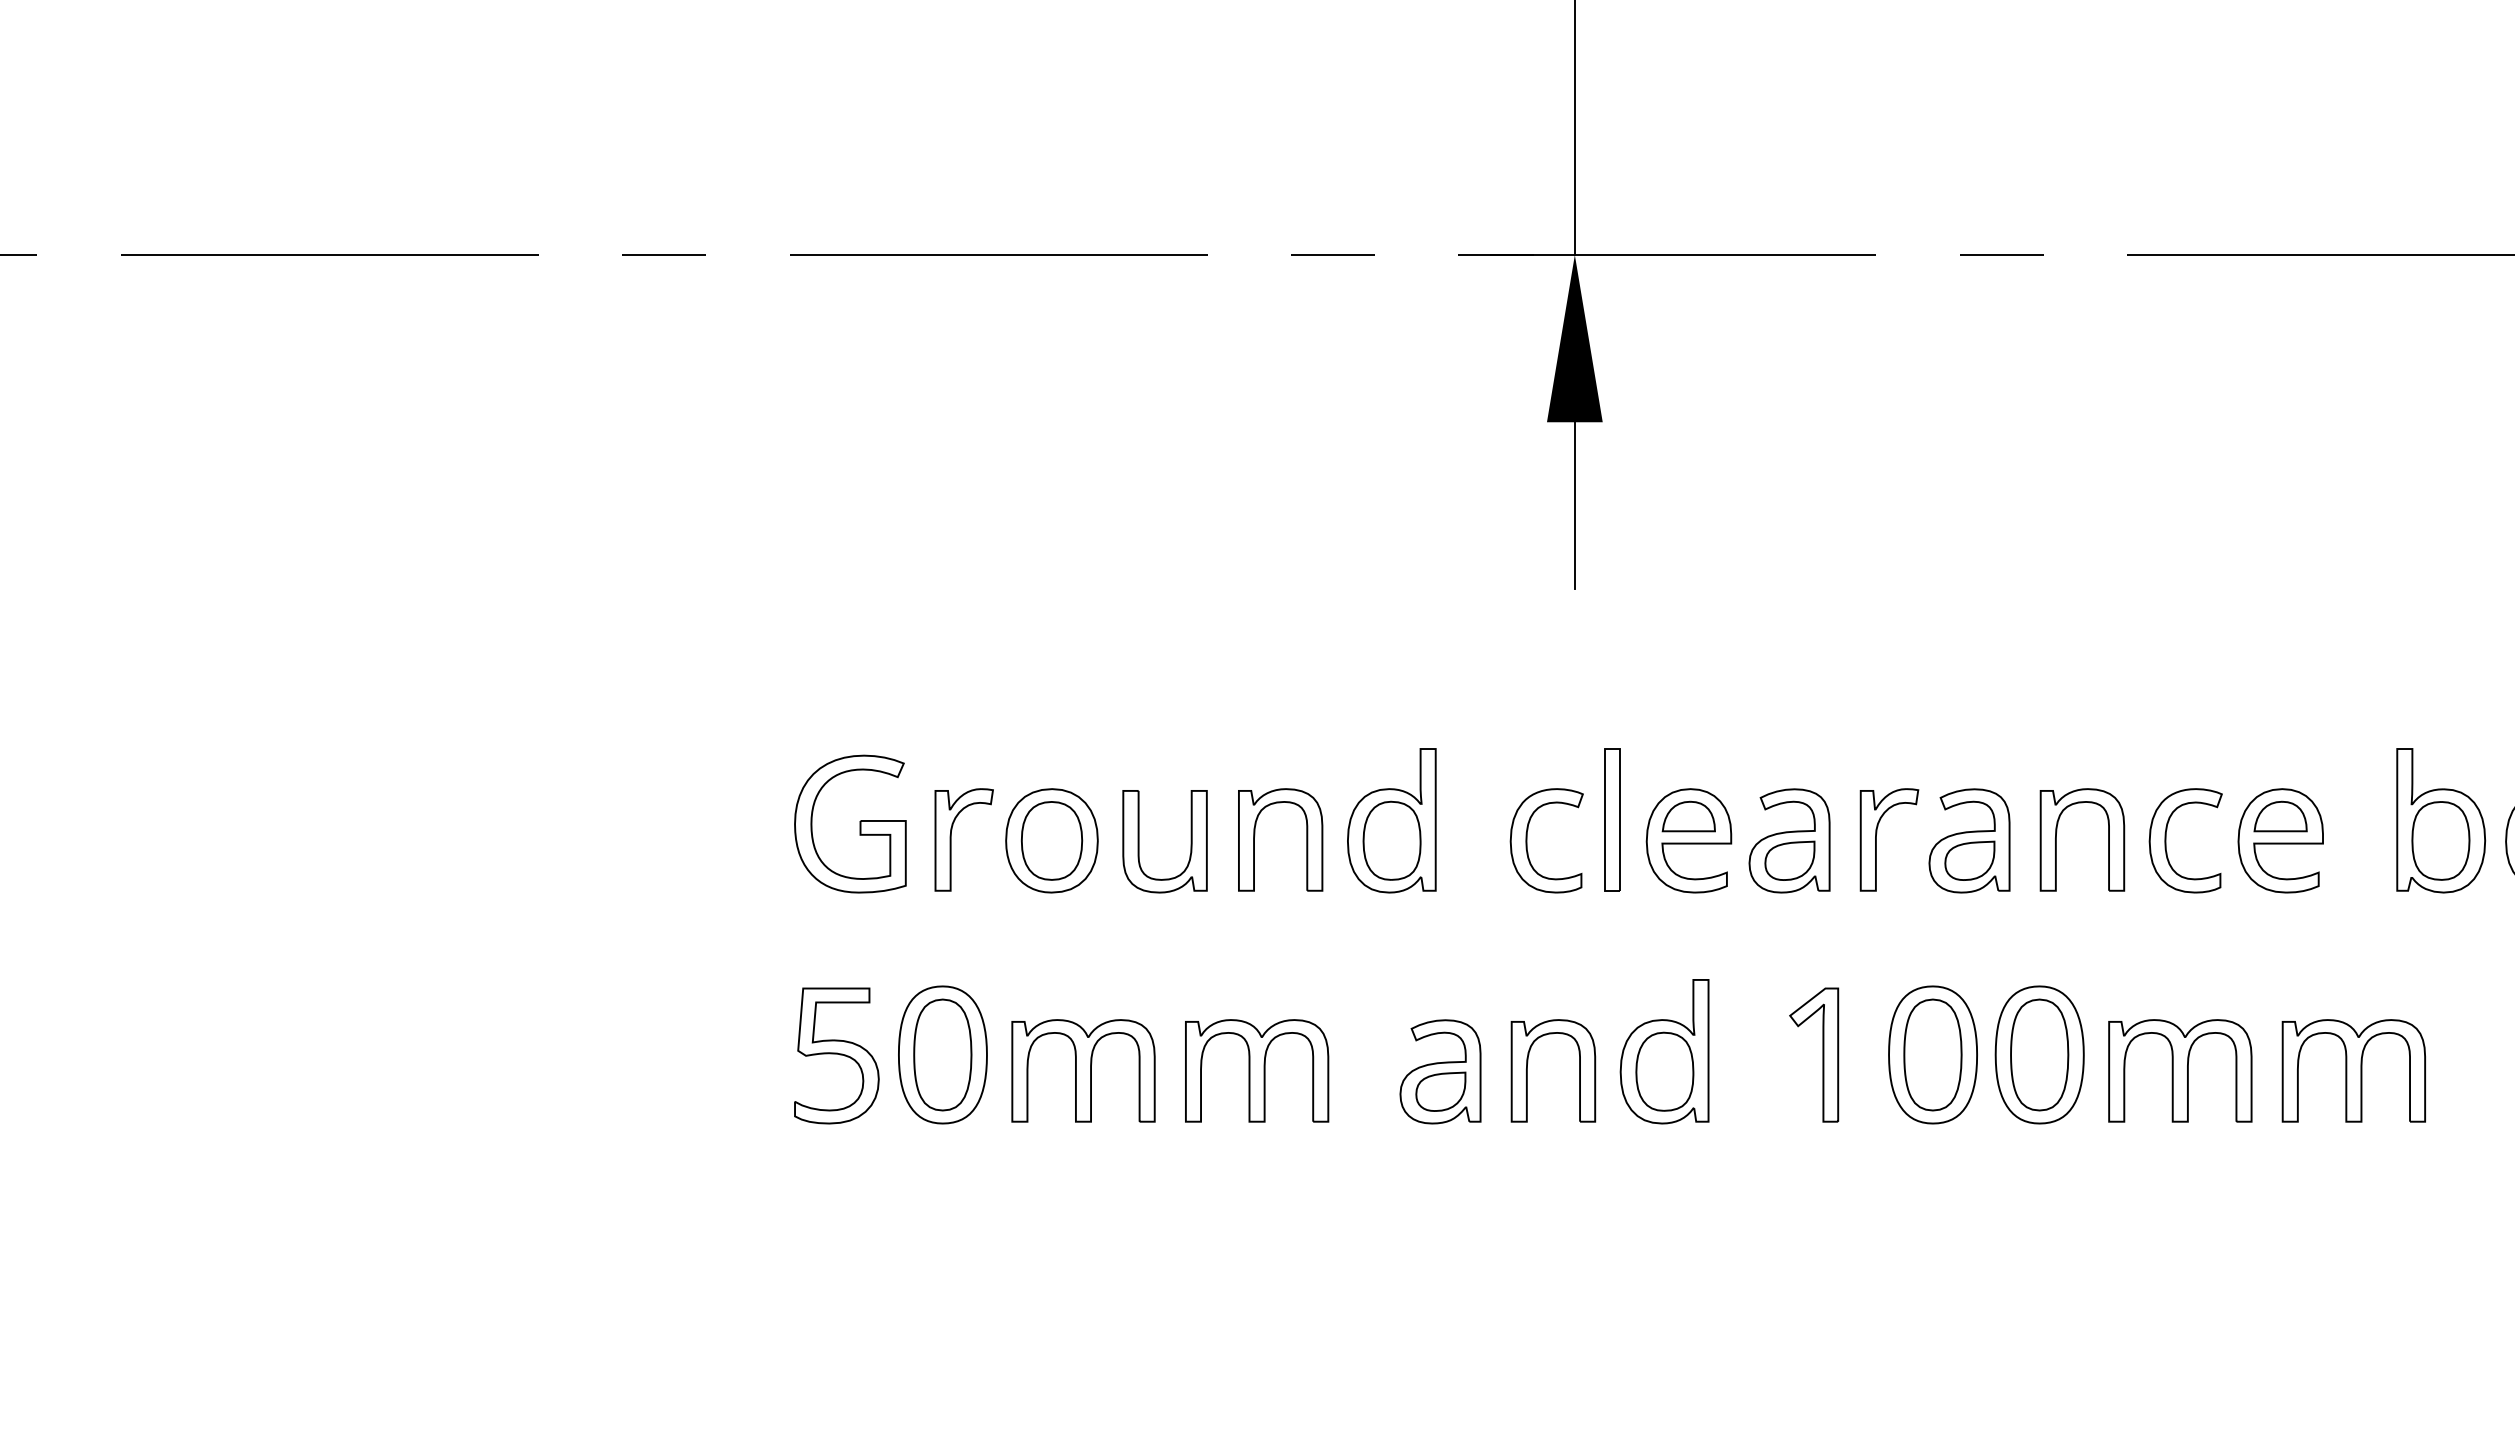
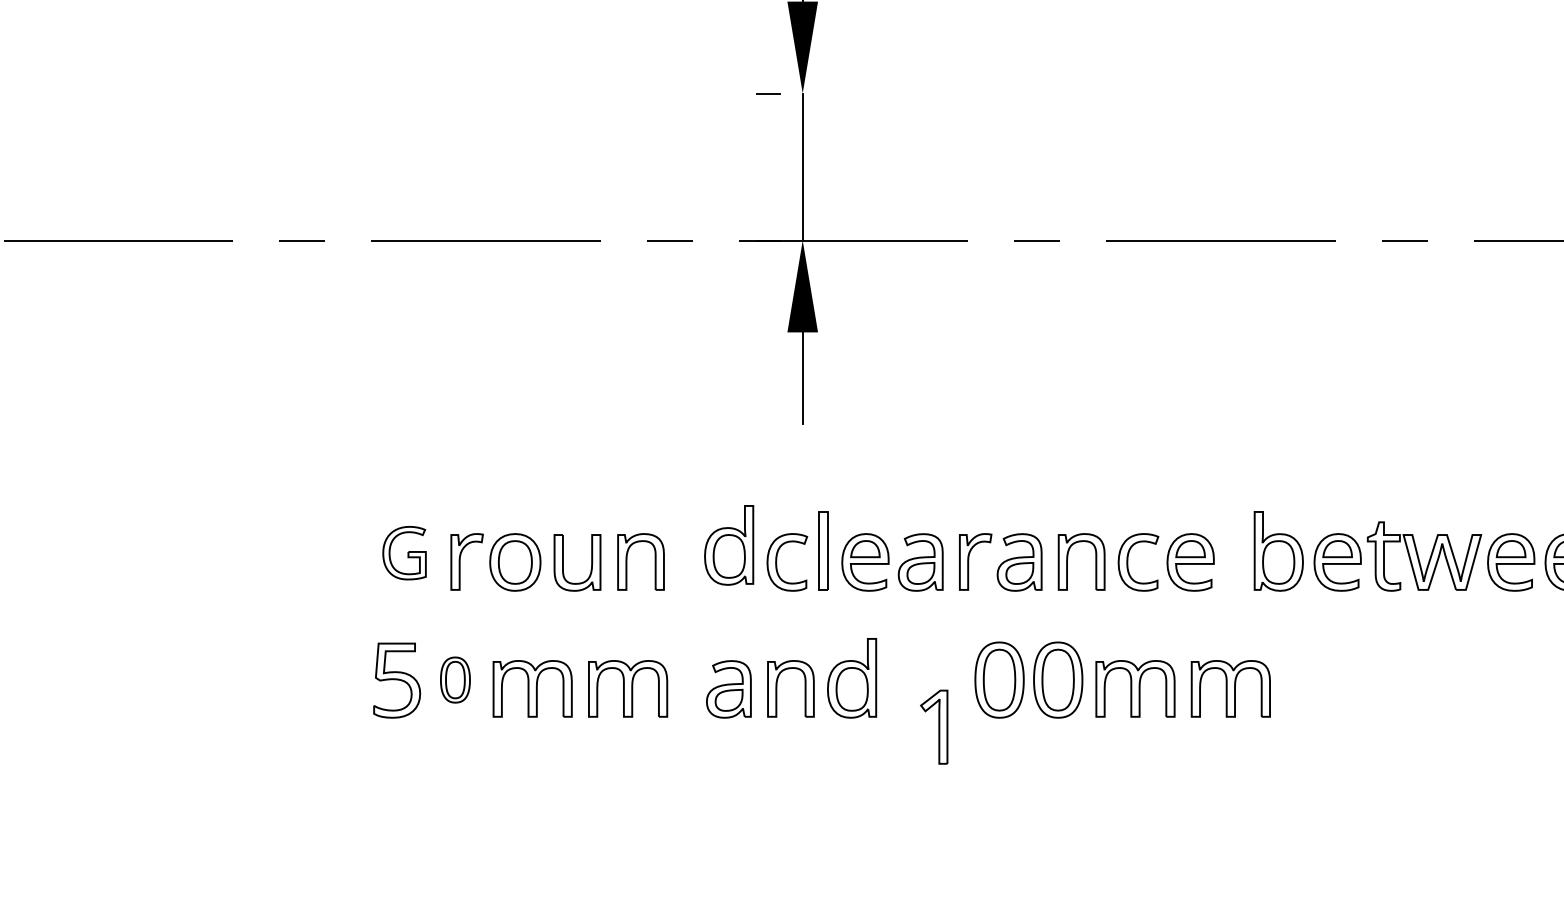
part: (1392, 820) -> (729, 545), moved
part: (850, 822) -> (404, 552), size x0.7
part: (943, 1053) -> (455, 679), size x0.6
part: (1814, 1053) -> (934, 726), moved

